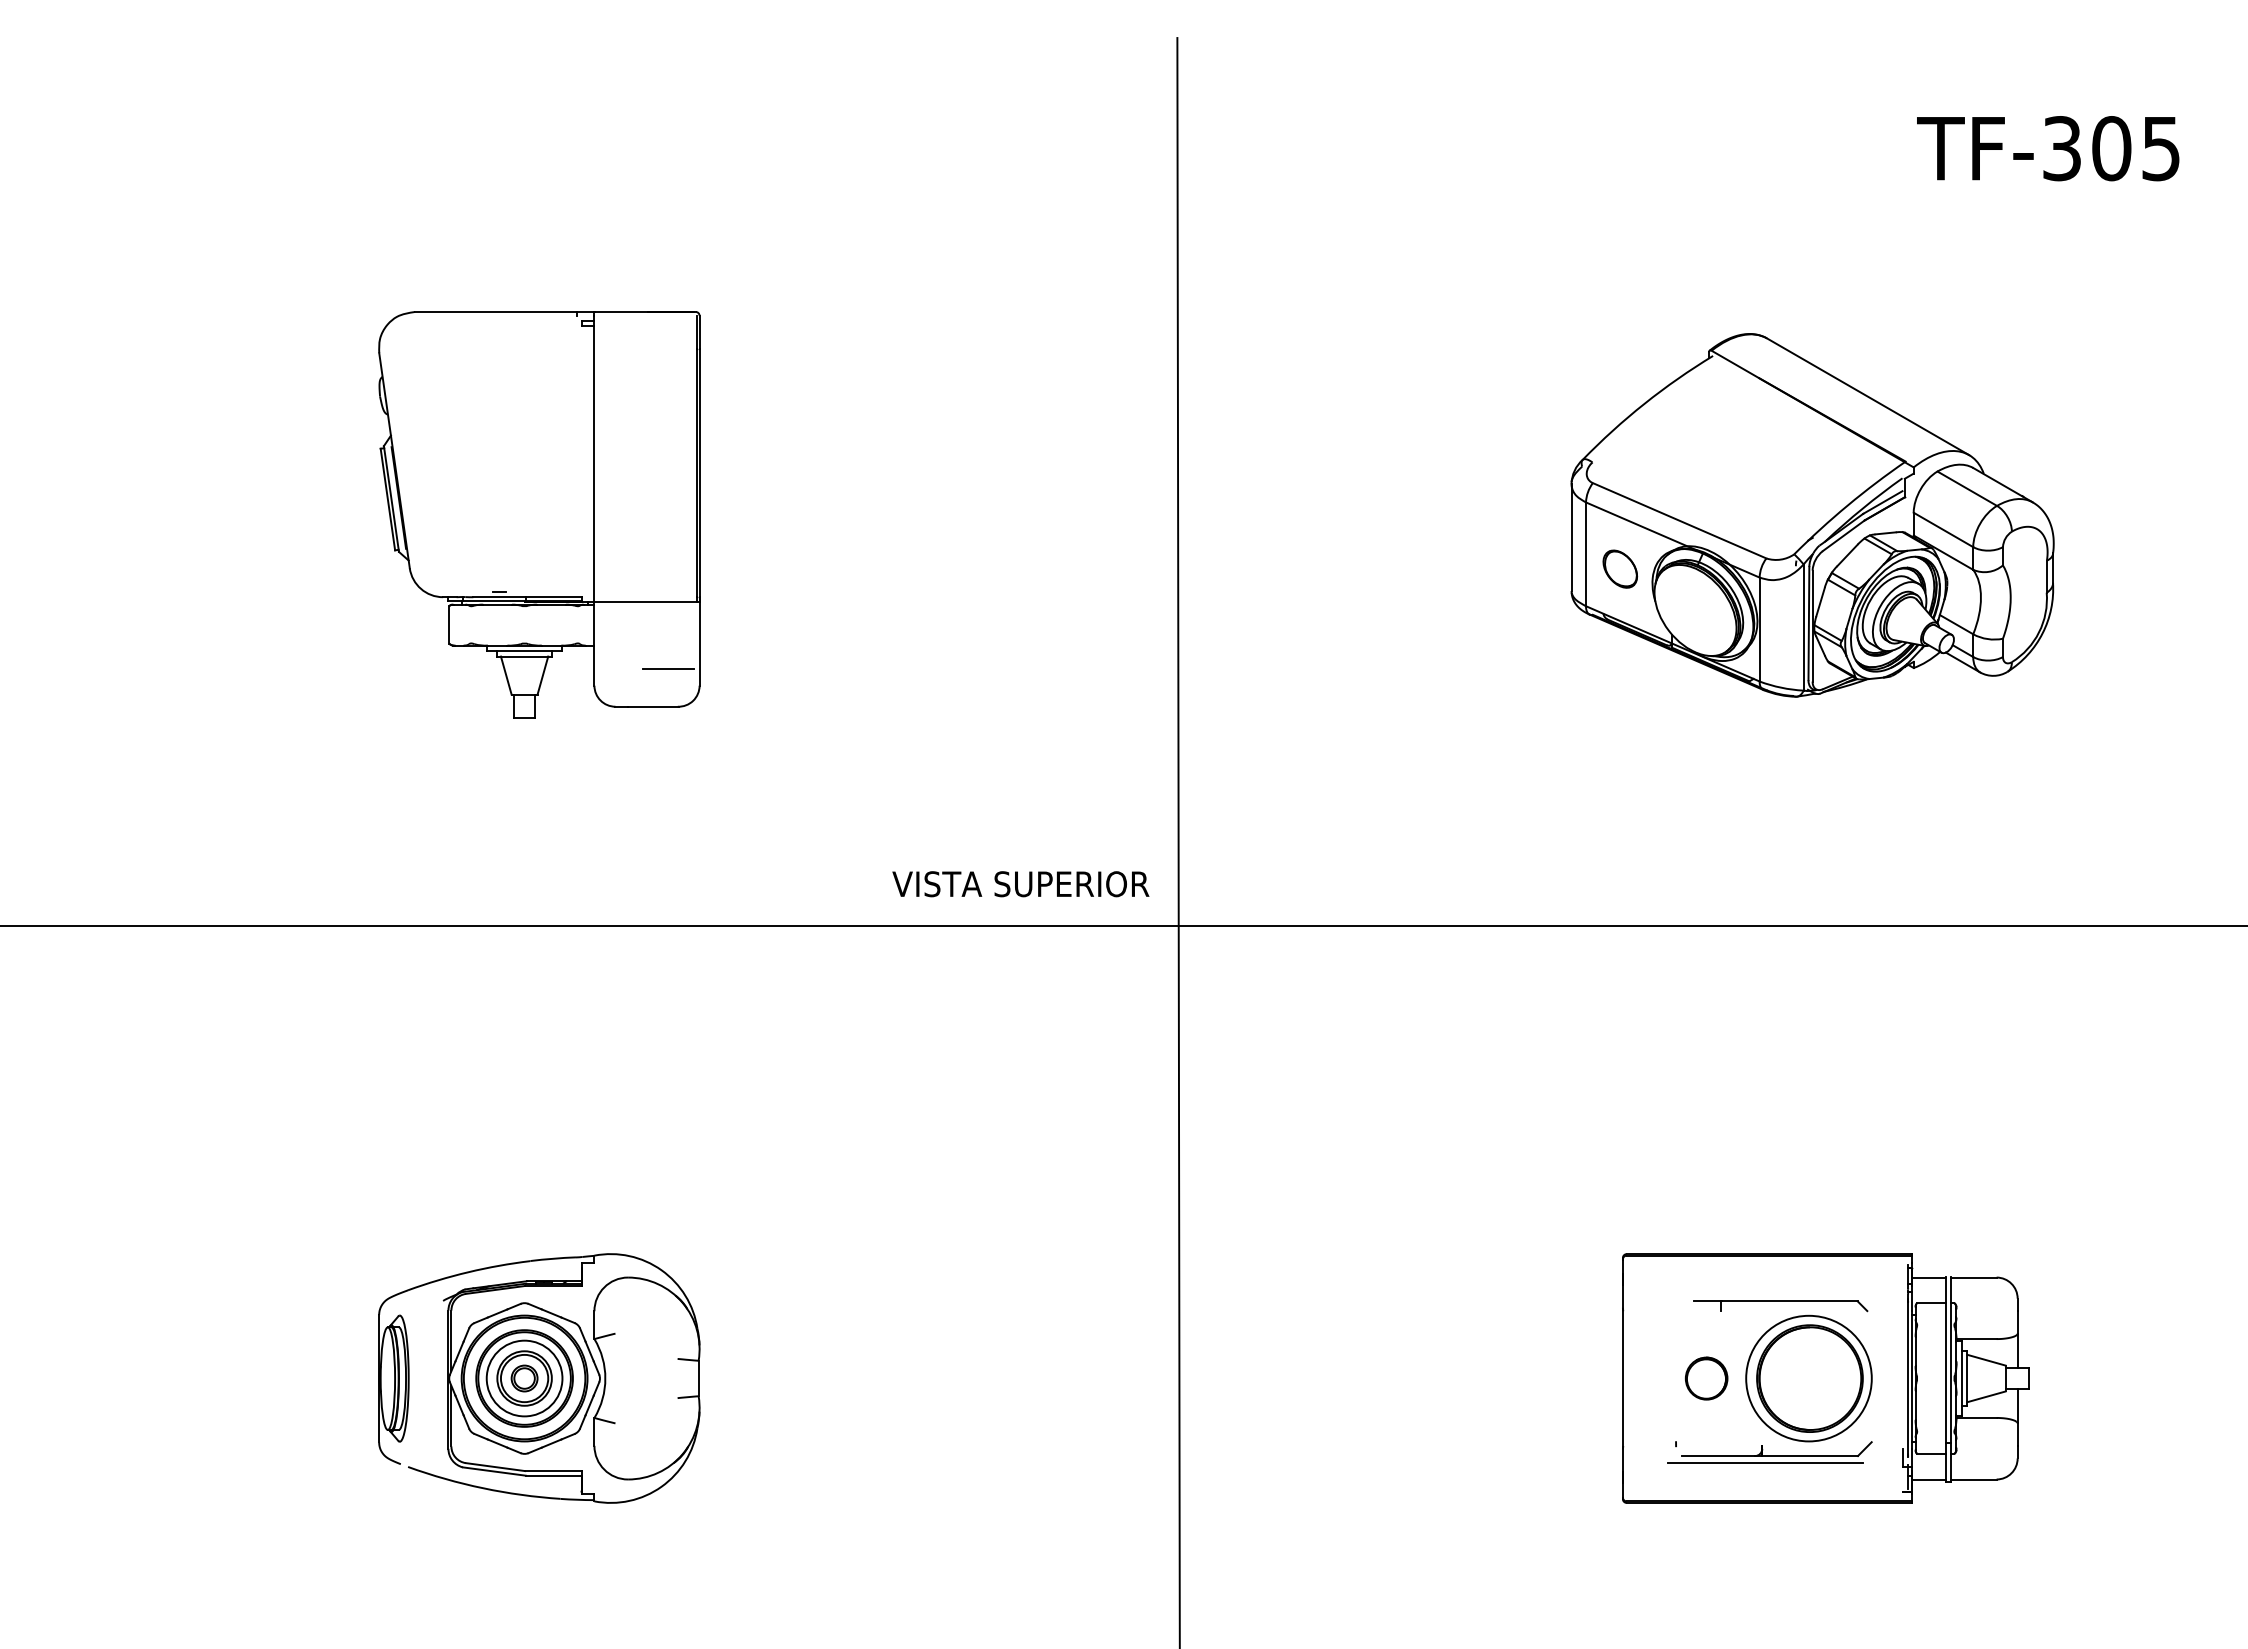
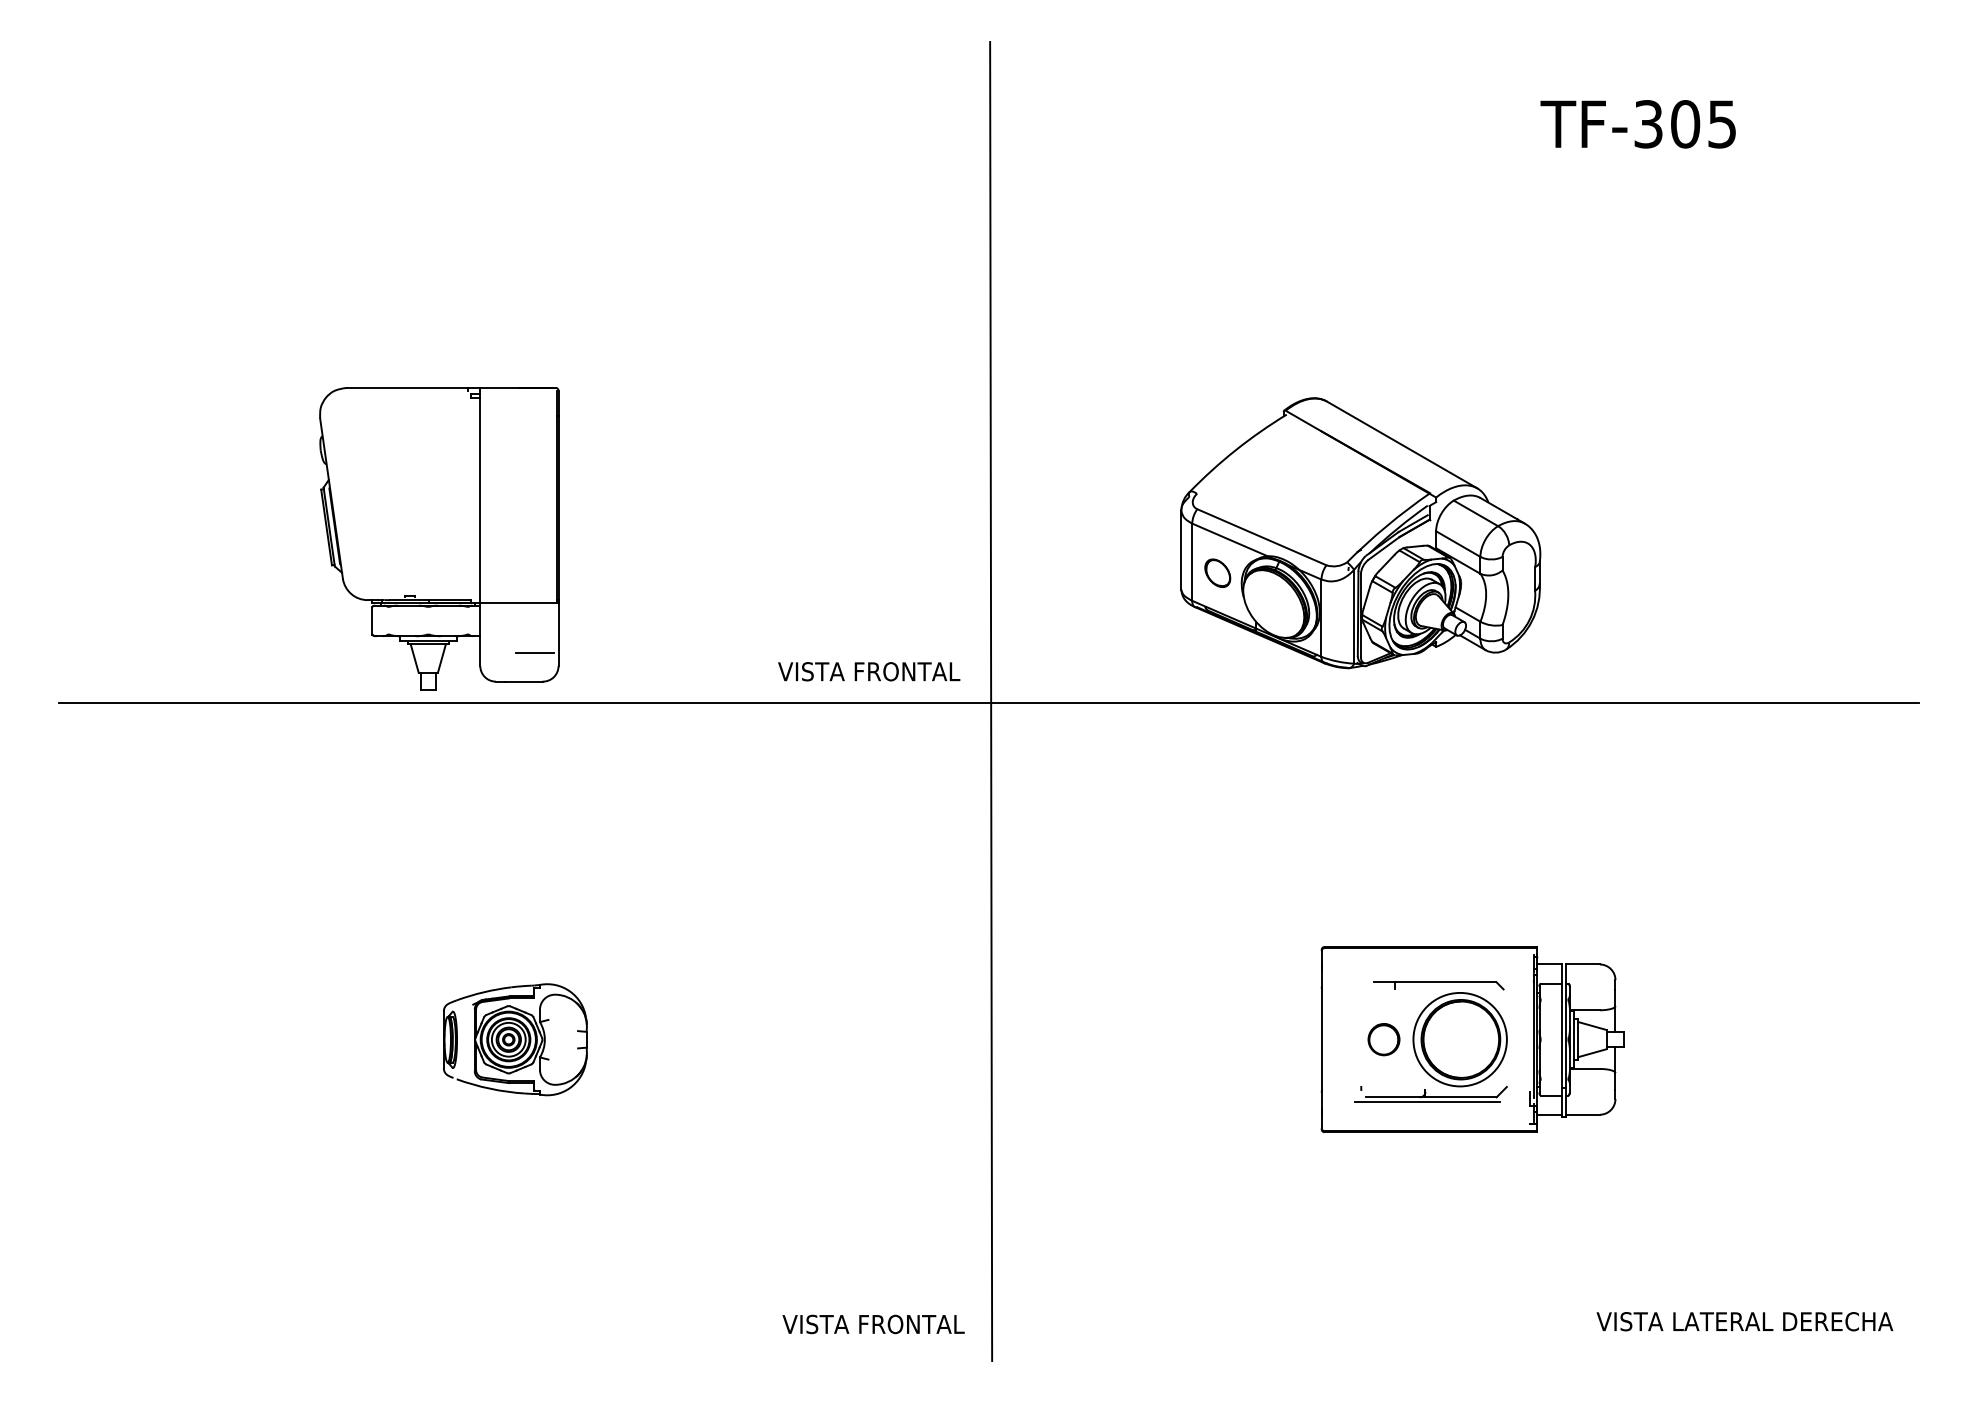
part: (539, 514) -> (439, 538), moved
part: (1812, 515) -> (1360, 533), moved
text: (1071, 883) -> (911, 671), VISTA SUPERIOR -> VISTA FRONTAL
part: (539, 1378) -> (515, 1039), size x0.6

